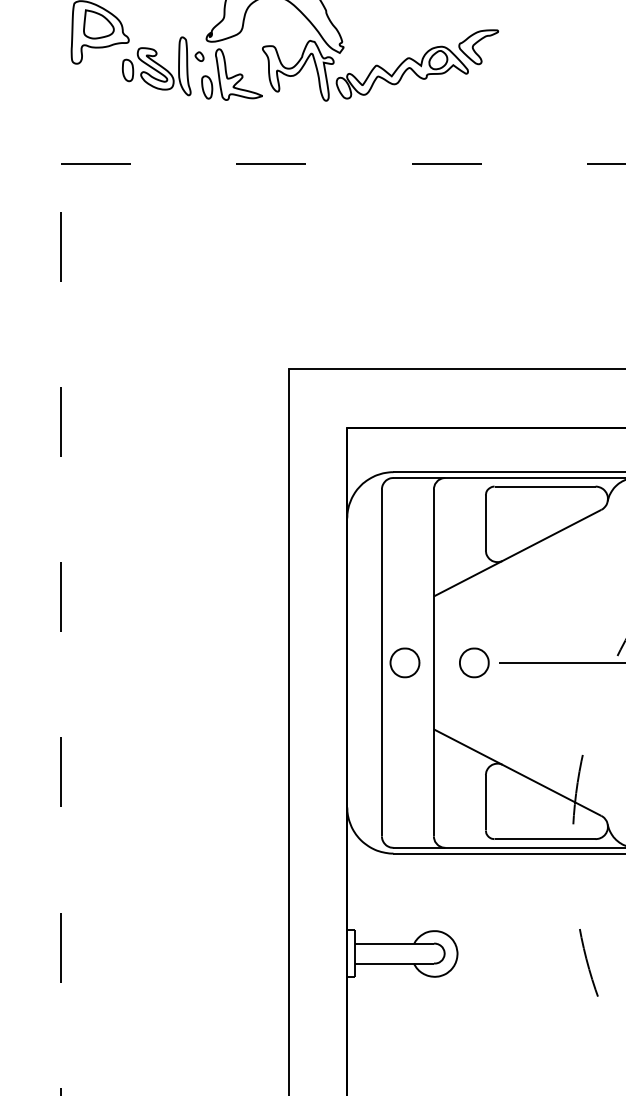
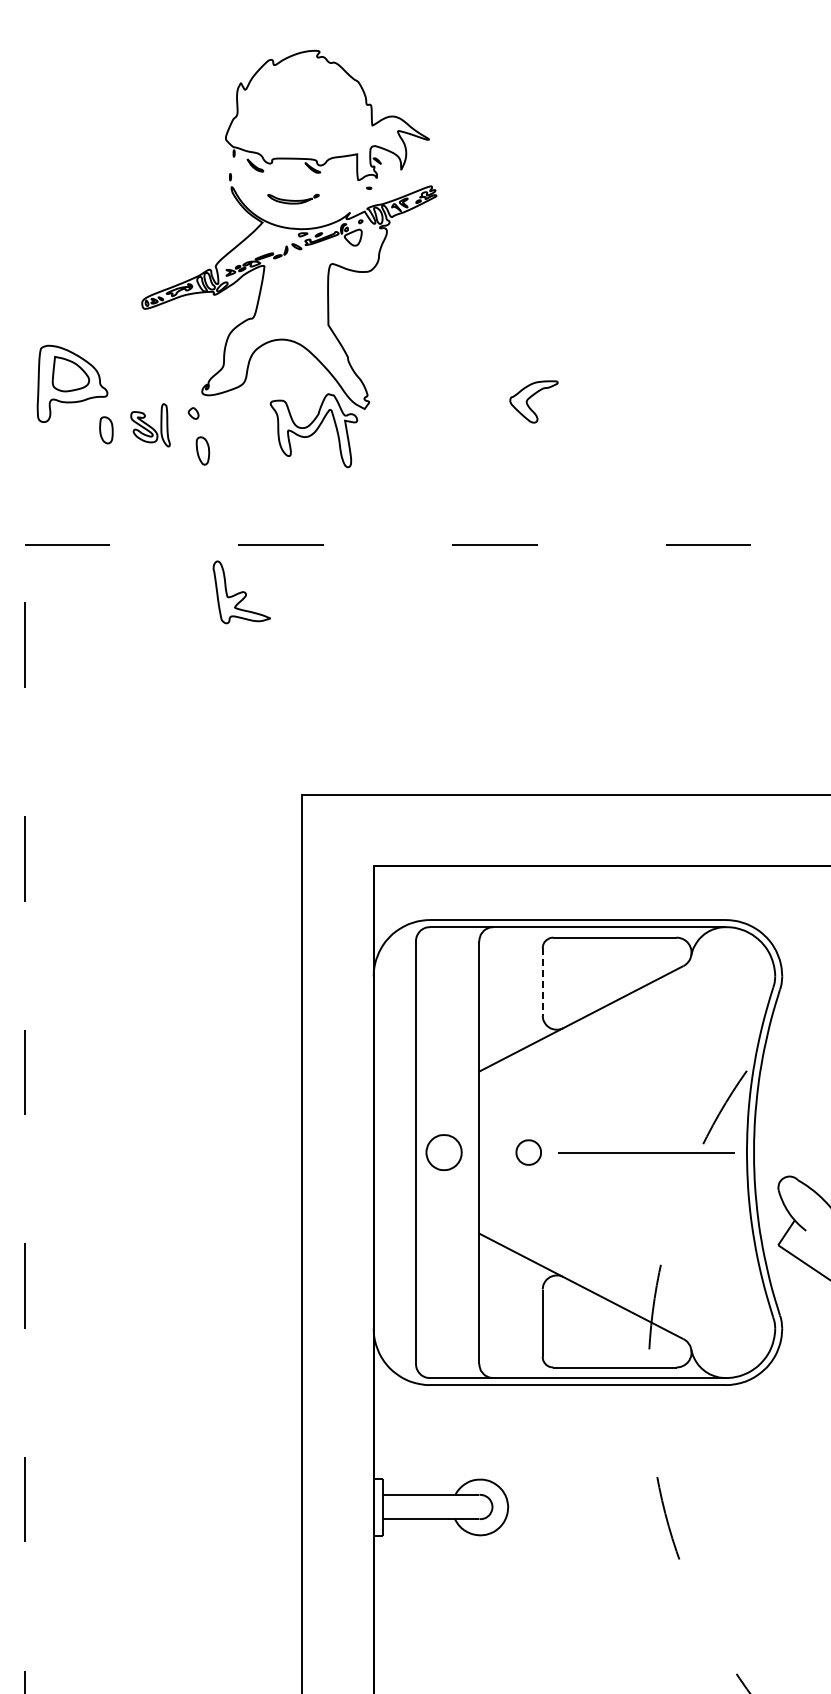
part: (164, 66) -> (150, 425), size x0.6
part: (402, 72) -> (440, 432), removed
part: (238, 74) -> (241, 592), moved
line: (485, 523) -> (542, 982), solid -> dashed
part: (474, 662) -> (528, 1152), size x0.7

